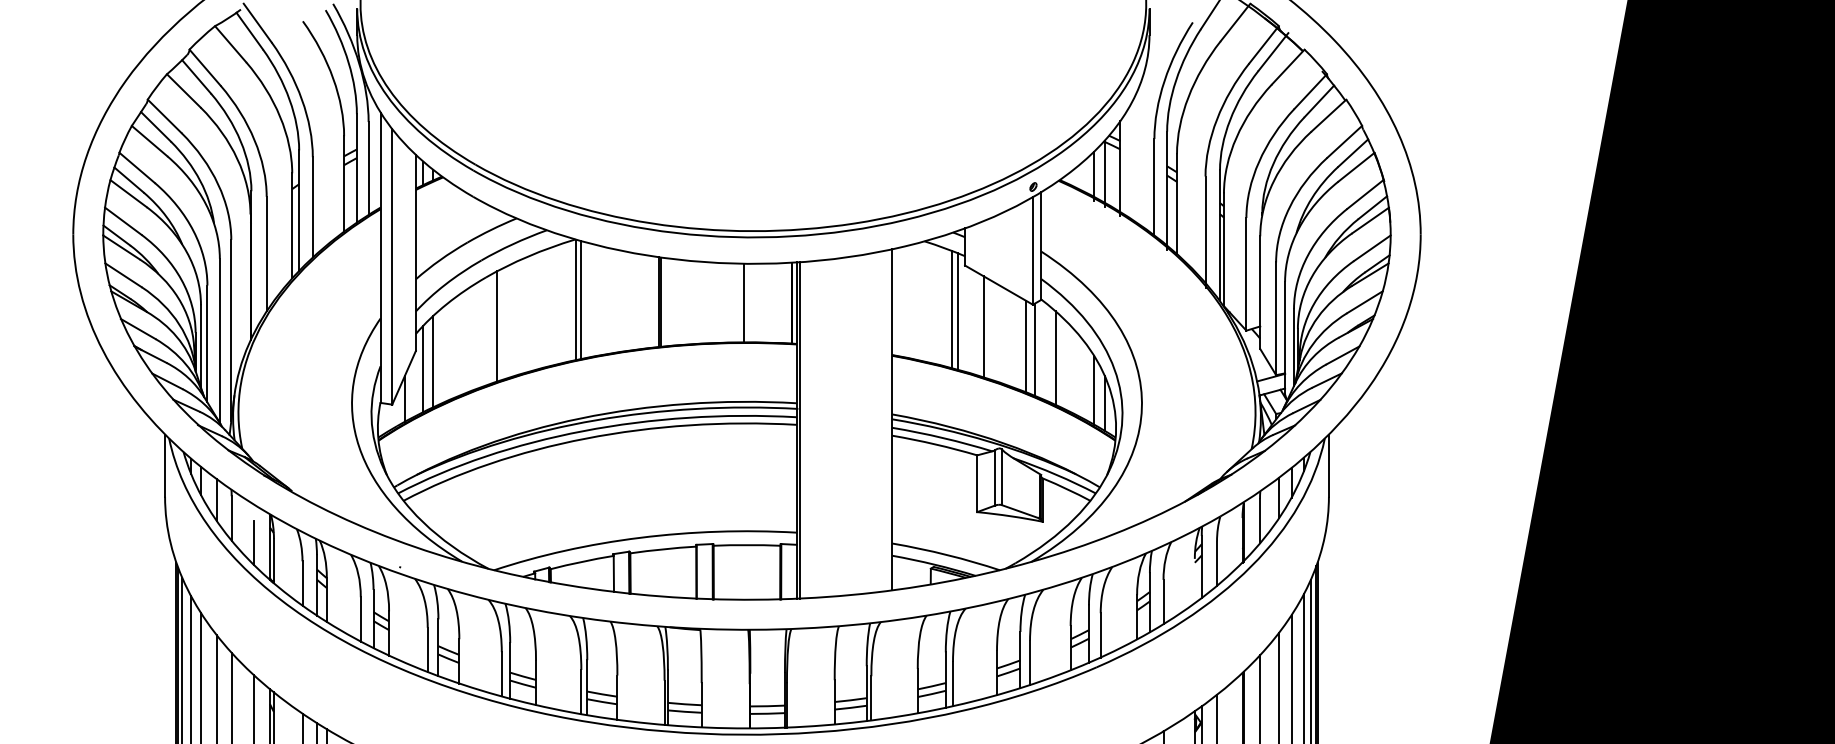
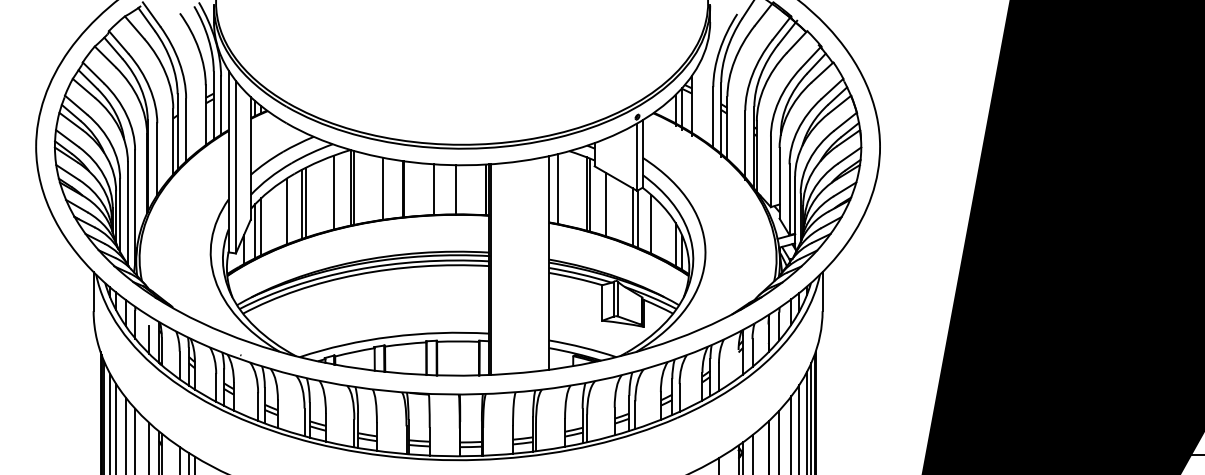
line: (627, 300) -> (383, 188), added
line: (709, 302) -> (434, 189), added
line: (907, 302) -> (558, 189), added
line: (548, 307) -> (333, 192), added
line: (504, 323) -> (306, 202), added
line: (473, 337) -> (286, 211), added

